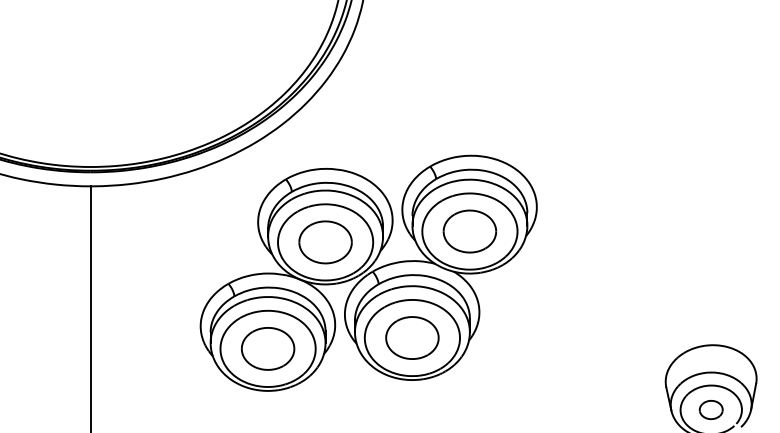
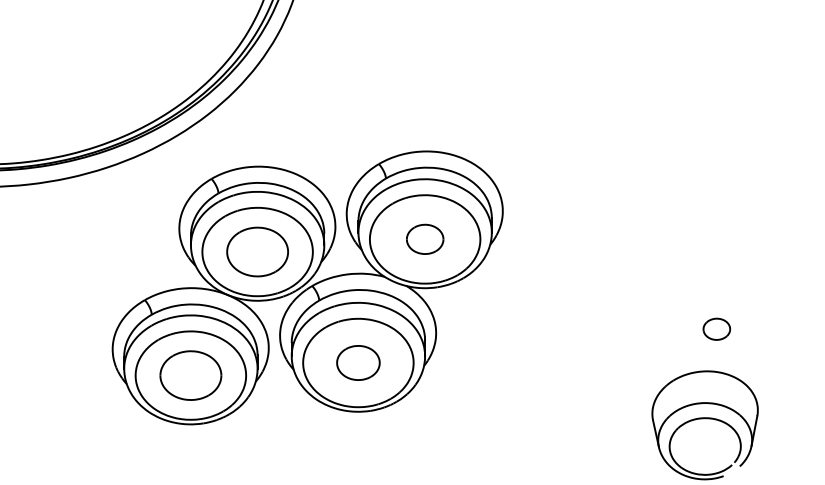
part: (469, 231) -> (424, 239), size x0.6
part: (412, 337) -> (358, 362), size x0.7
part: (710, 409) -> (715, 328), moved

